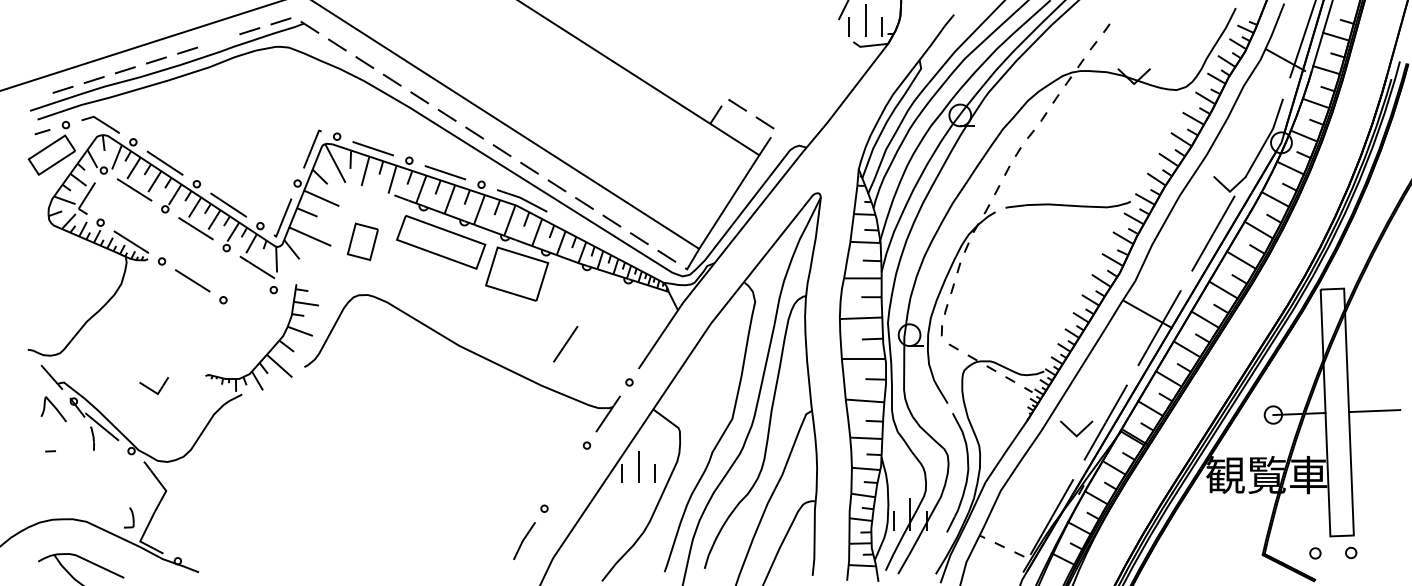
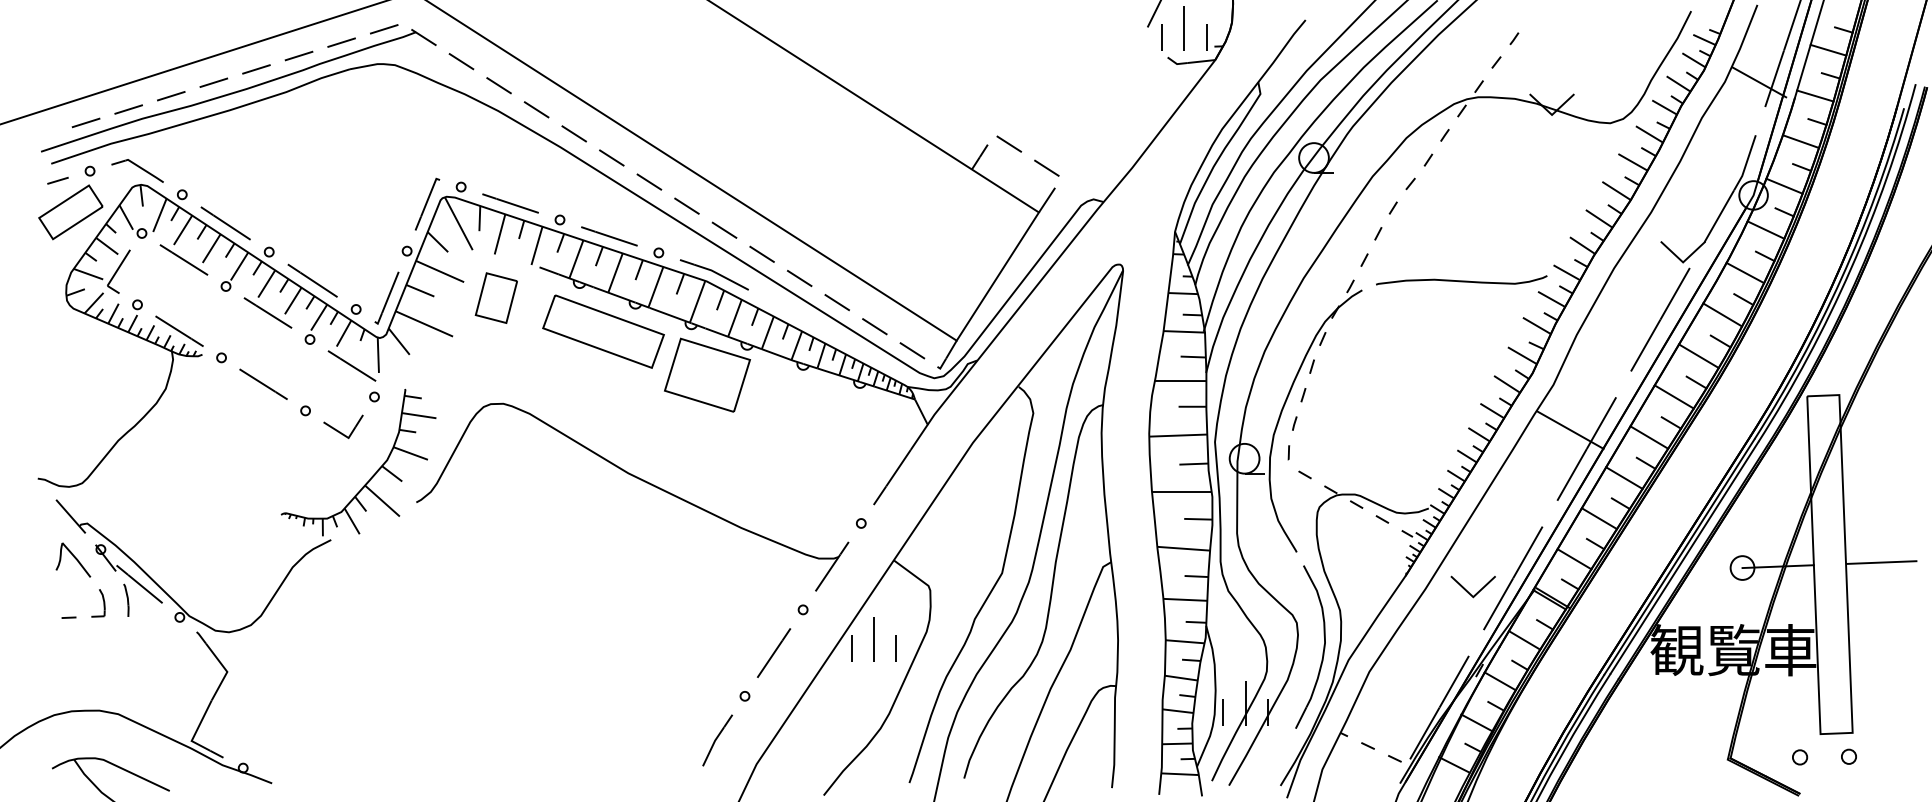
line: (218, 40) -> (298, 55), added
part: (362, 241) -> (495, 297), moved
line: (565, 343) -> (773, 652), moved
part: (153, 385) -> (342, 426), moved
part: (129, 517) -> (98, 602), moved

